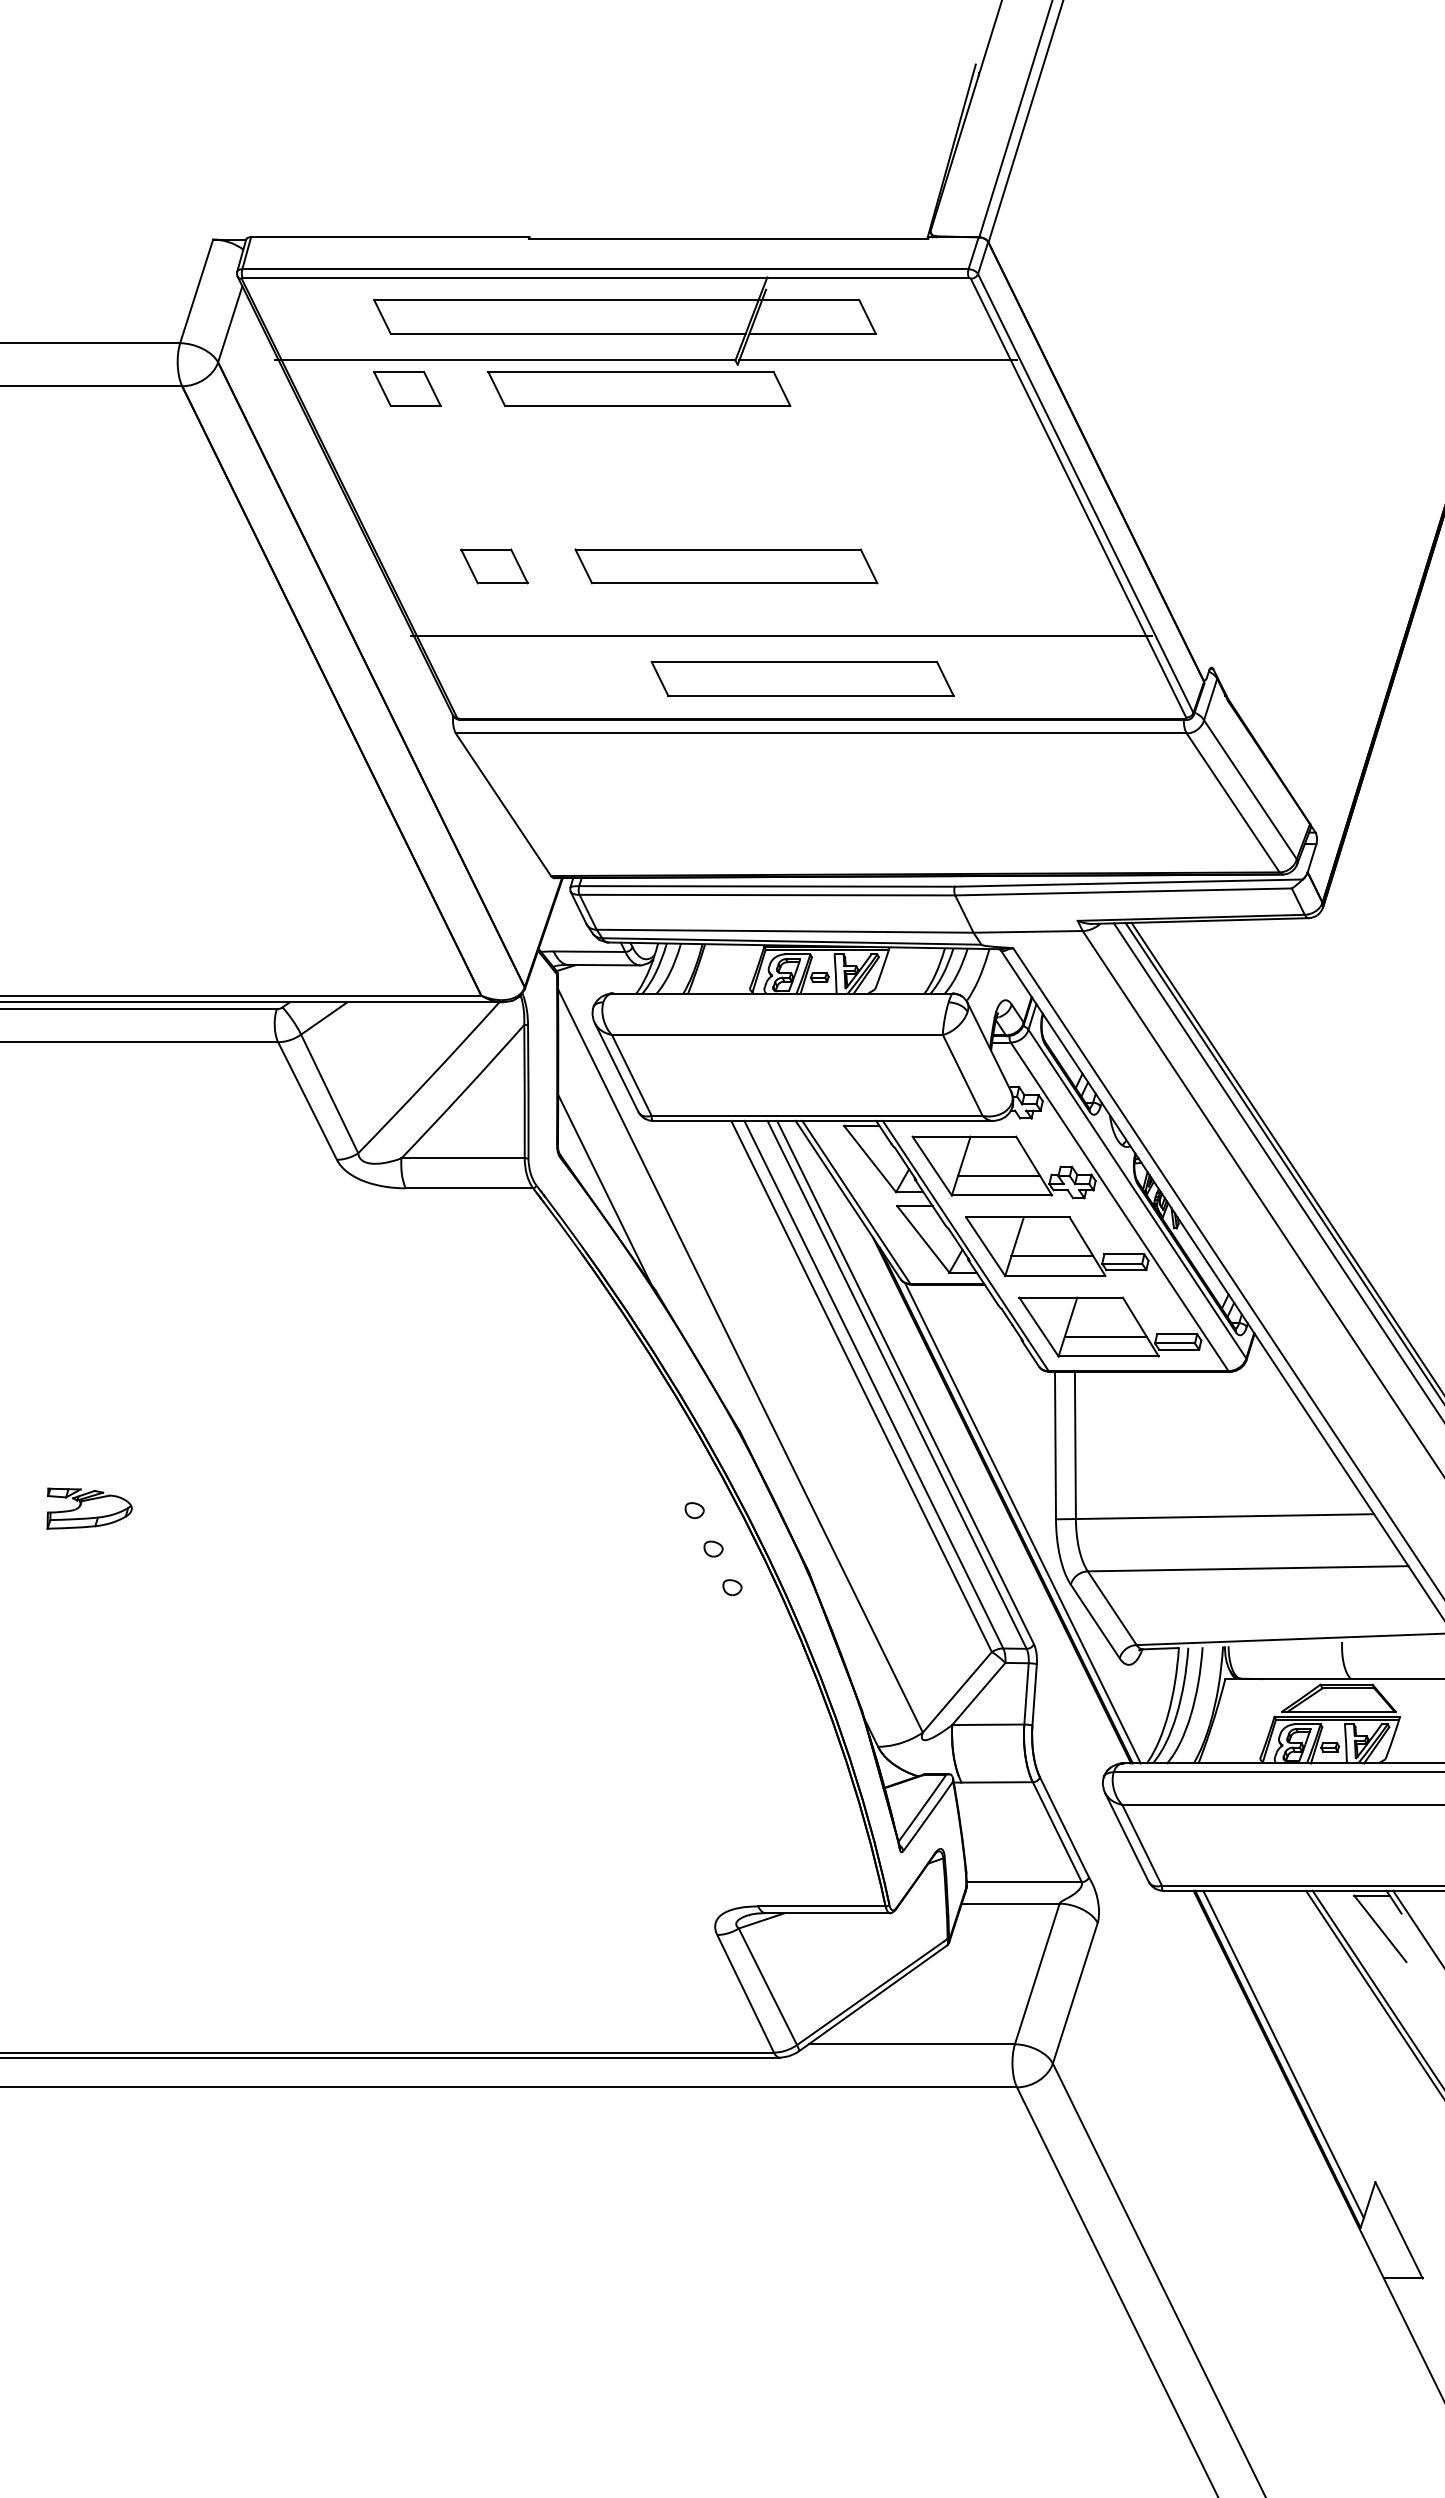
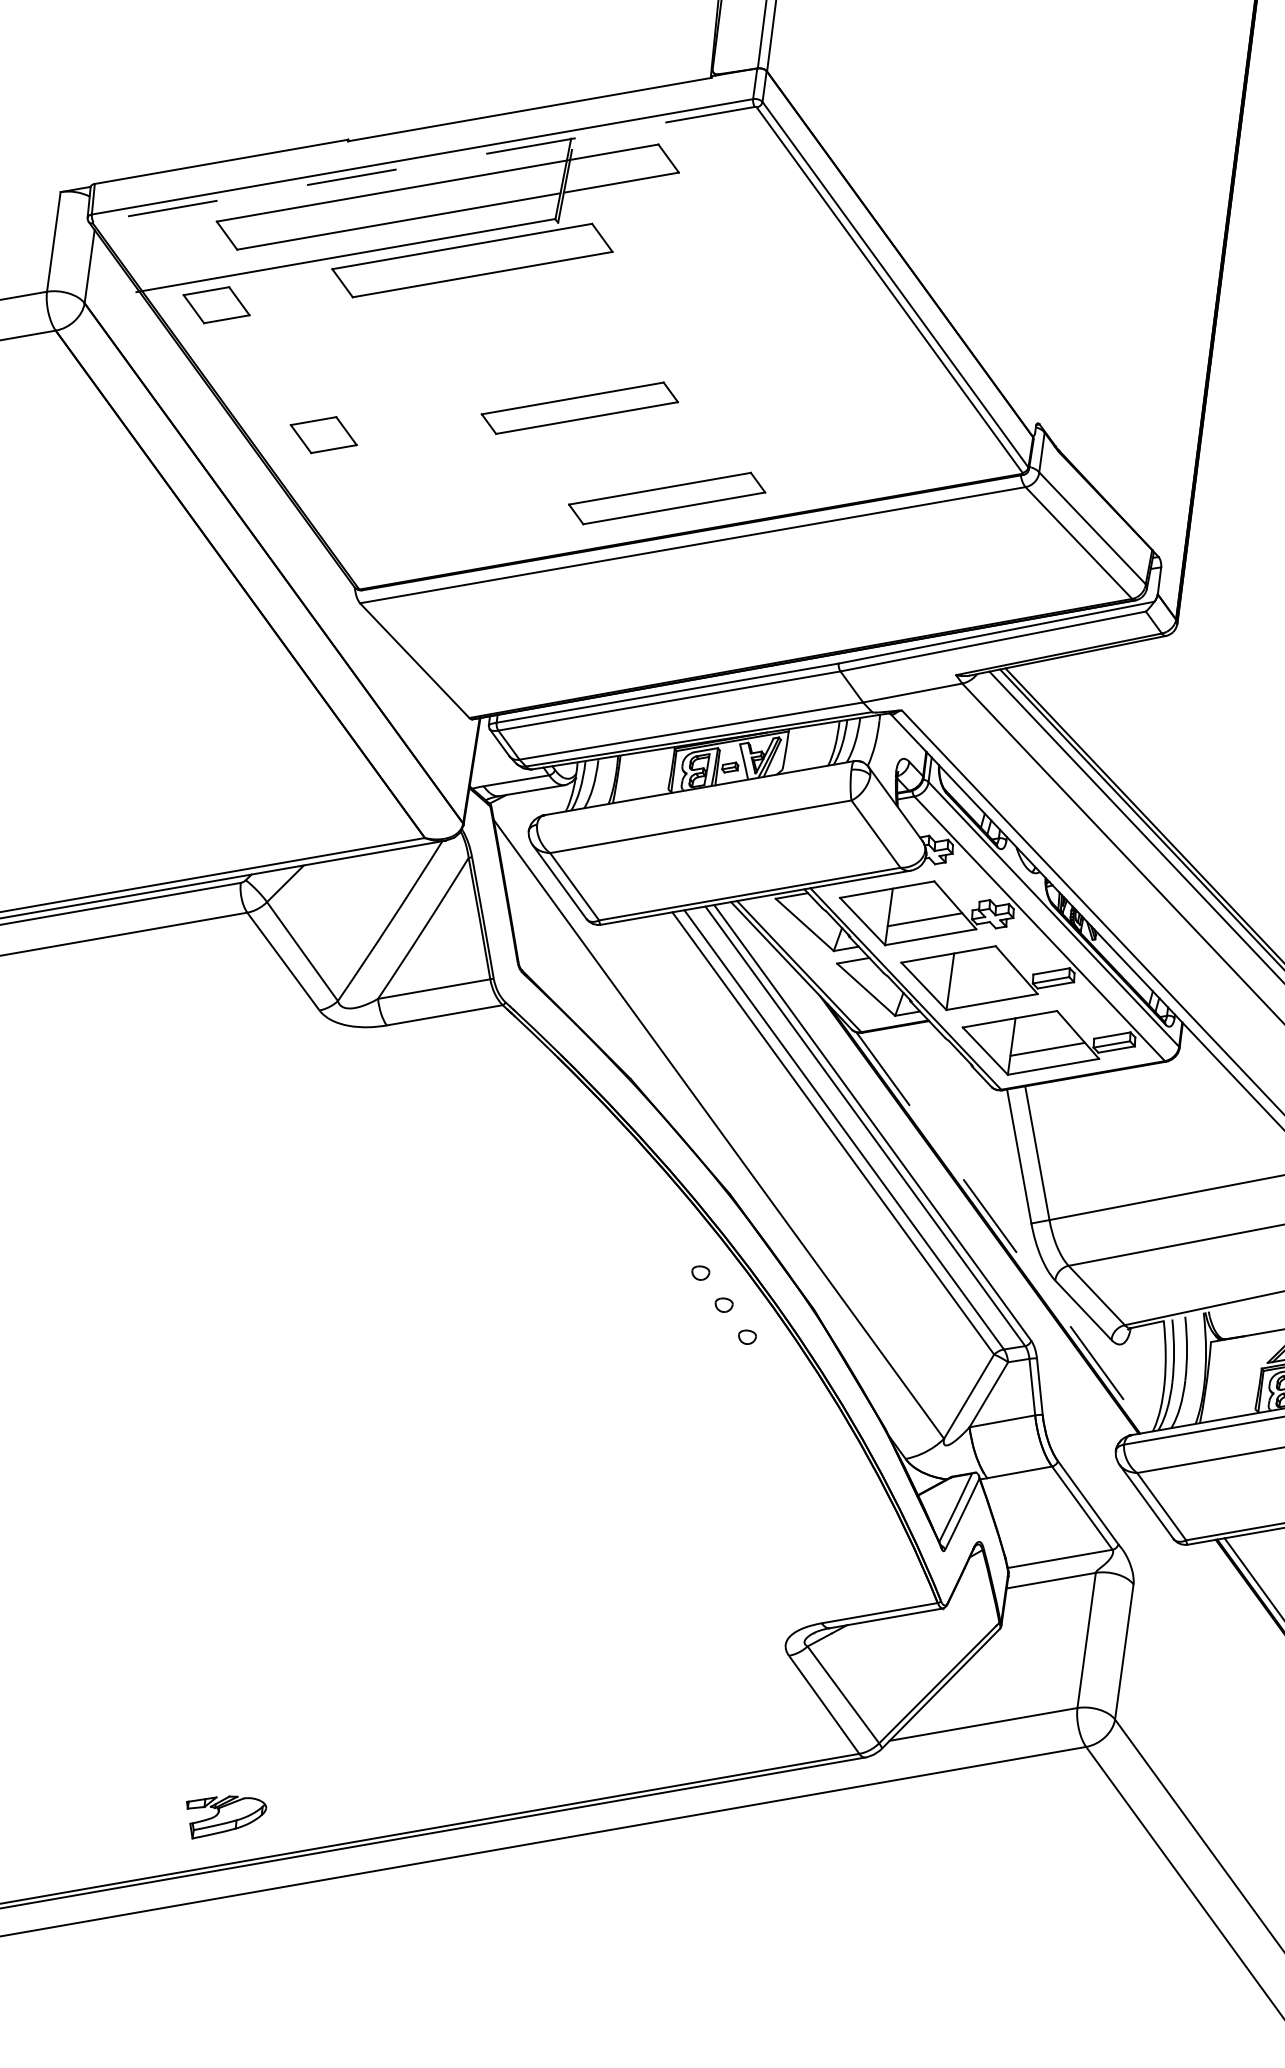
line: (605, 277) -> (423, 164), solid -> dashed
line: (878, 360) -> (685, 196), removed
part: (407, 388) -> (216, 304), moved
part: (494, 566) -> (323, 435), moved
part: (726, 566) -> (579, 408), size x0.7
line: (781, 635) -> (641, 462), removed
part: (802, 678) -> (666, 498), size x0.7
line: (604, 1188) -> (567, 994), removed
line: (1052, 1256) -> (986, 984), removed
part: (89, 1508) -> (227, 1813), moved
line: (1022, 1523) -> (1001, 1232), solid -> dashed

